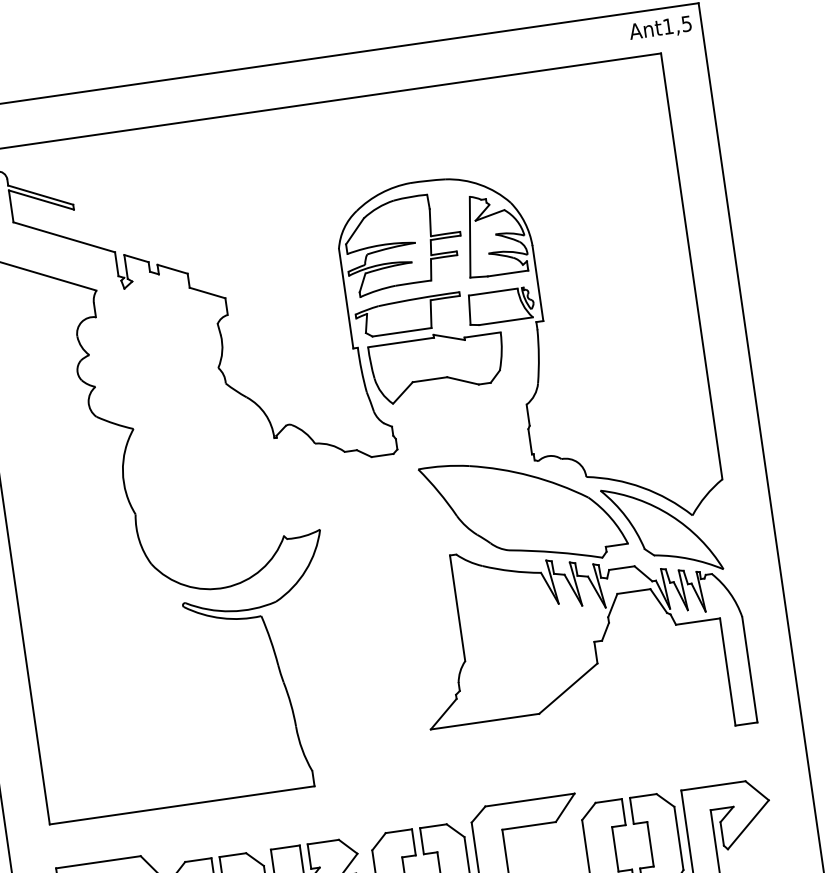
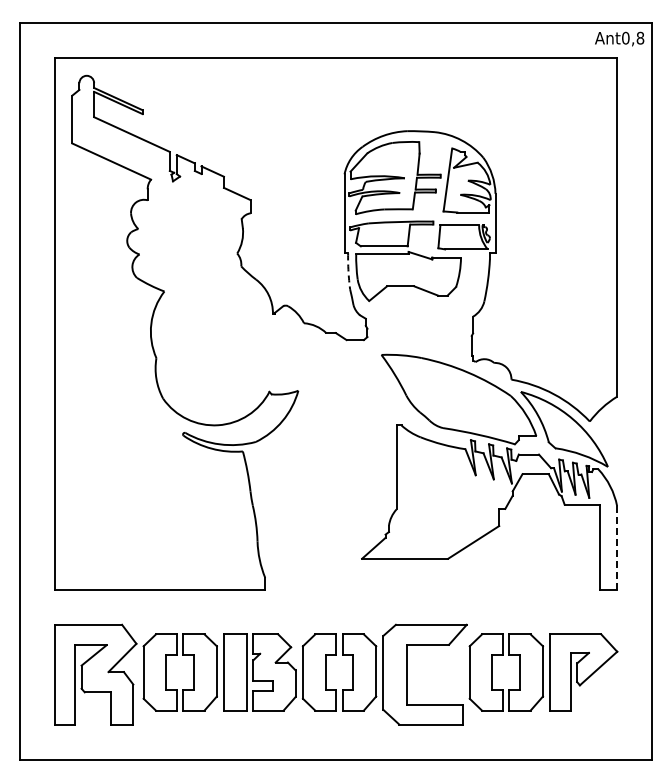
text: (677, 24) -> (633, 37), Ant1,5 -> Ant0,8
arc: (361, 370) -> (348, 271), solid -> dashed
line: (750, 670) -> (617, 548), solid -> dashed

